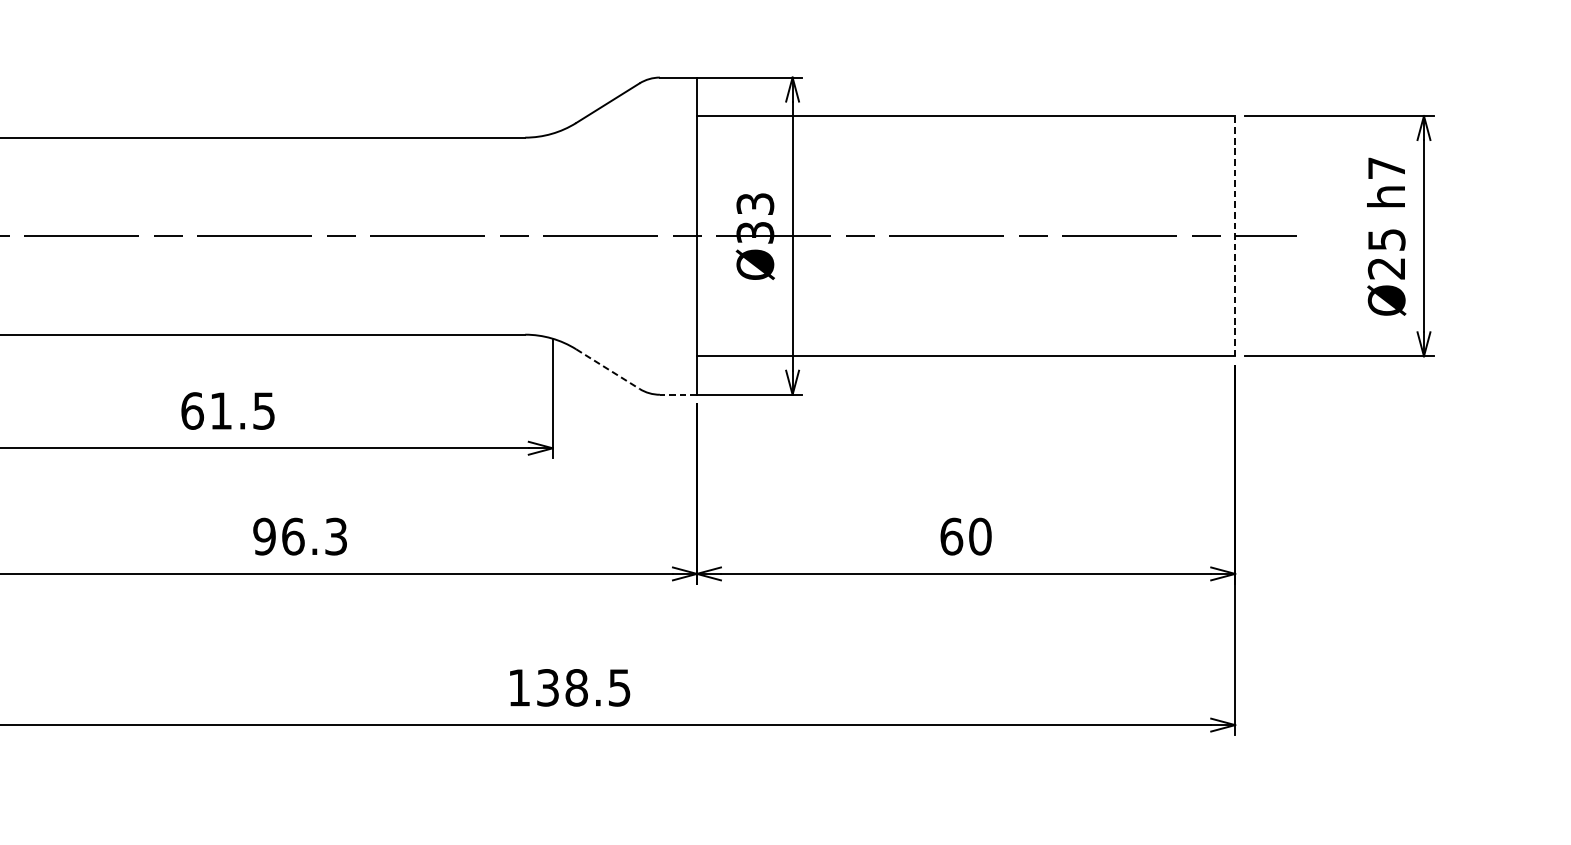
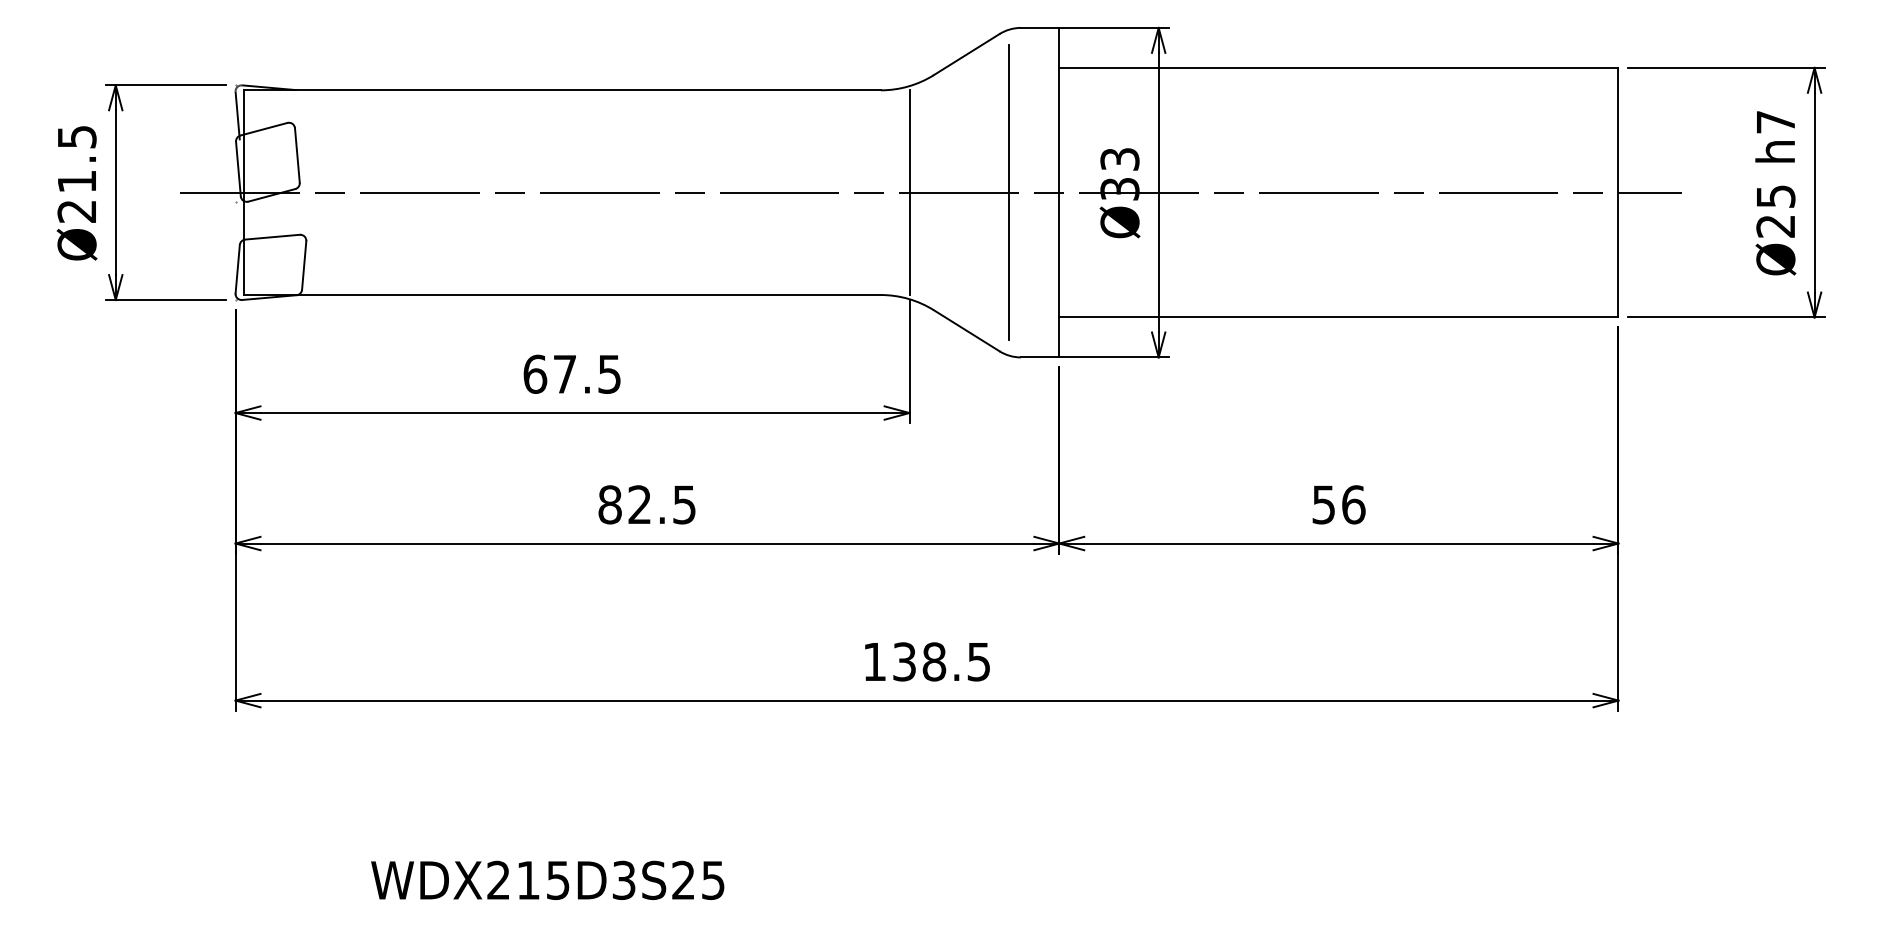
line: (552, 235) -> (909, 192), added
line: (649, 235) -> (1009, 191), added
line: (1235, 235) -> (1618, 192), dashed -> solid
line: (607, 368) -> (966, 330), dashed -> solid
line: (677, 394) -> (1039, 357), dashed -> solid
text: (220, 411) -> (564, 374), 61.5 -> 67.5
text: (299, 536) -> (646, 504), 96.3 -> 82.5
text: (965, 536) -> (1338, 504), 60 -> 56

